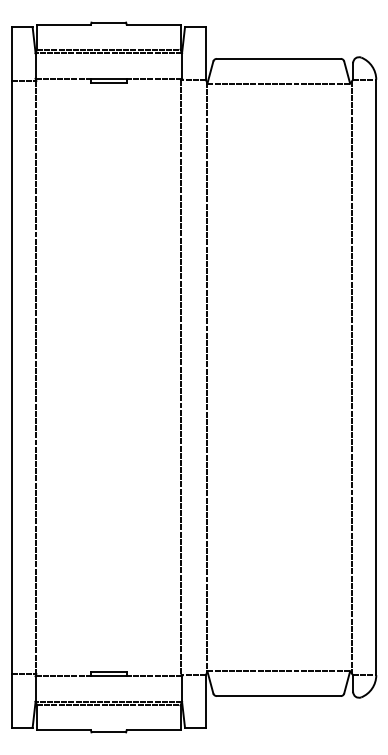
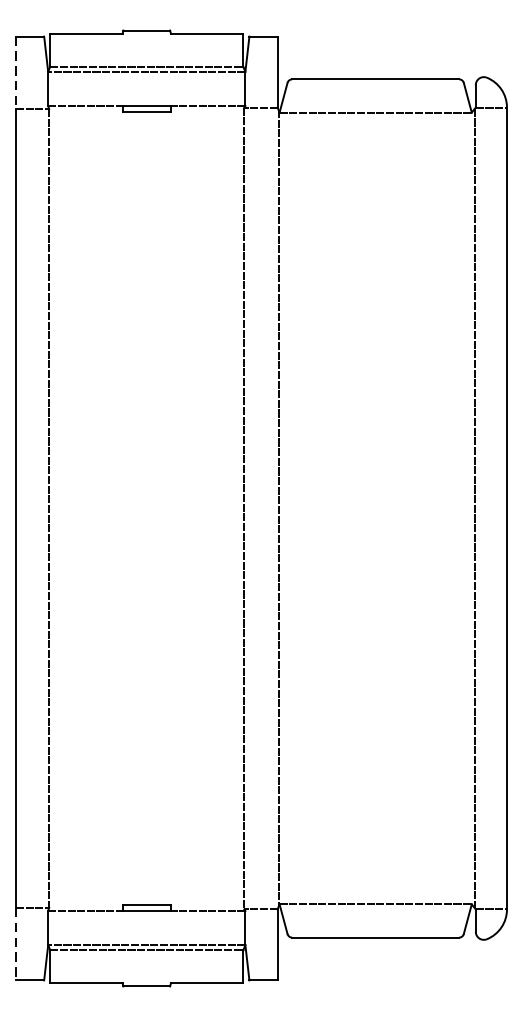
line: (11, 54) -> (15, 73), solid -> dashed
line: (11, 700) -> (15, 943), solid -> dashed

